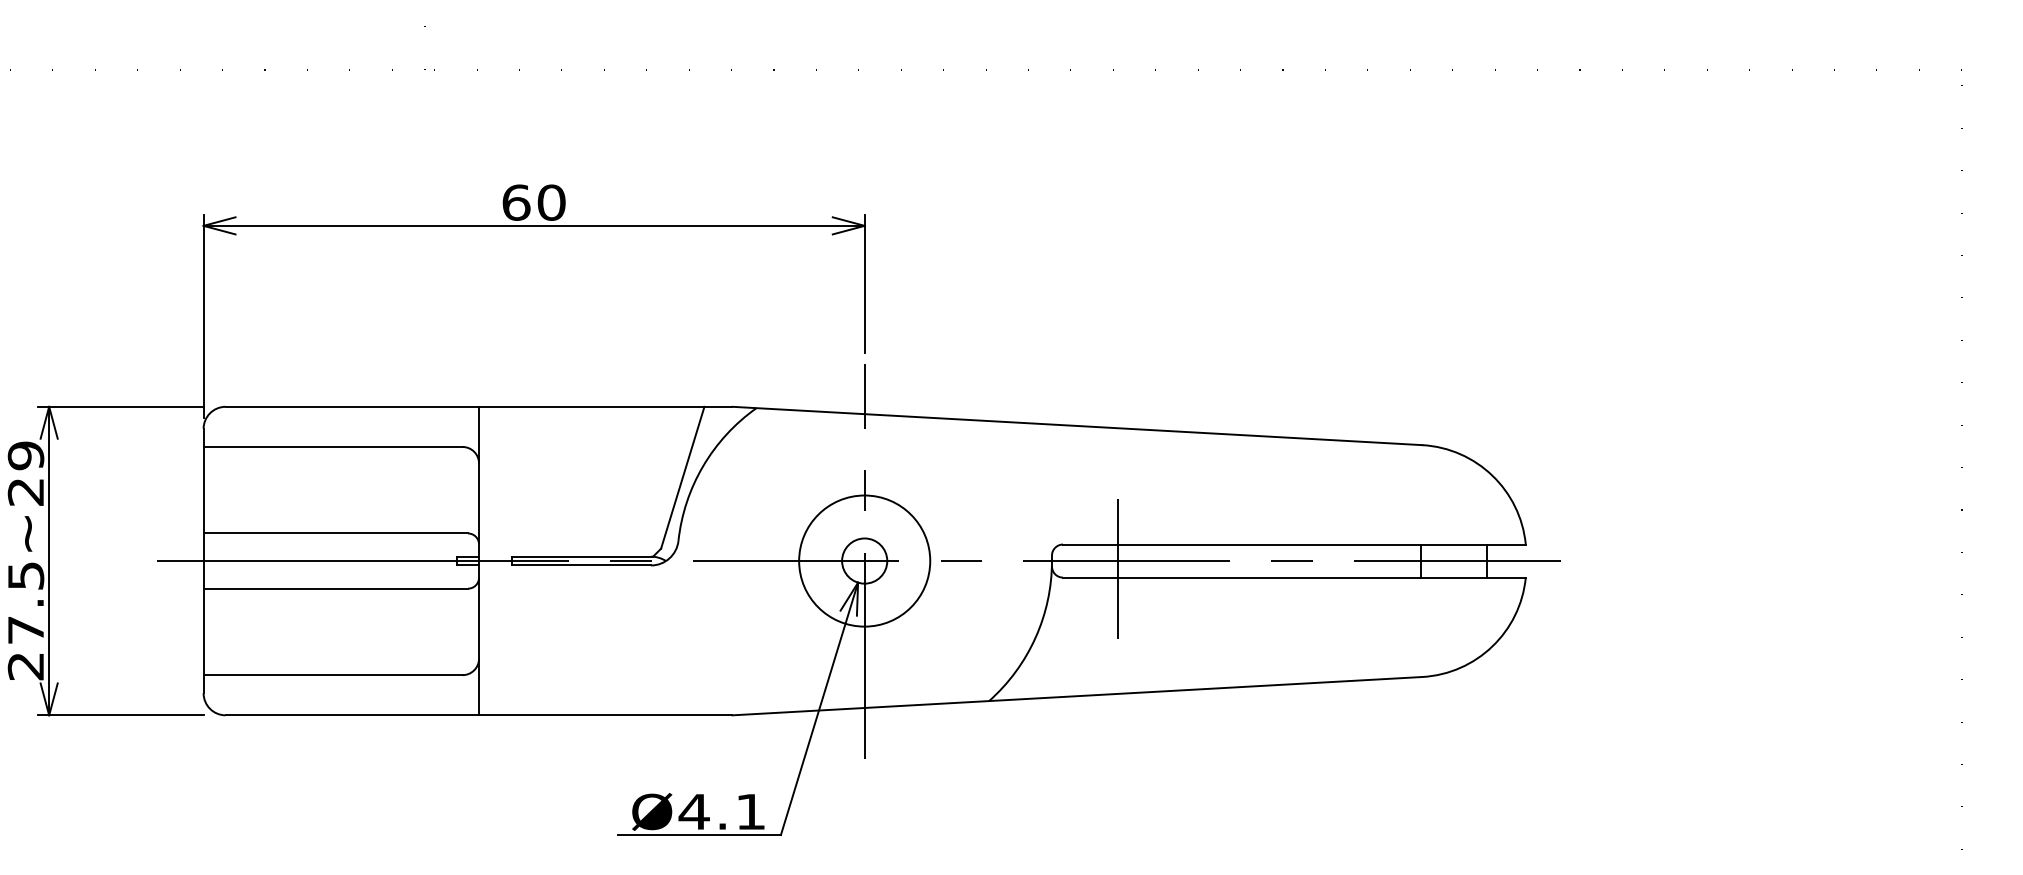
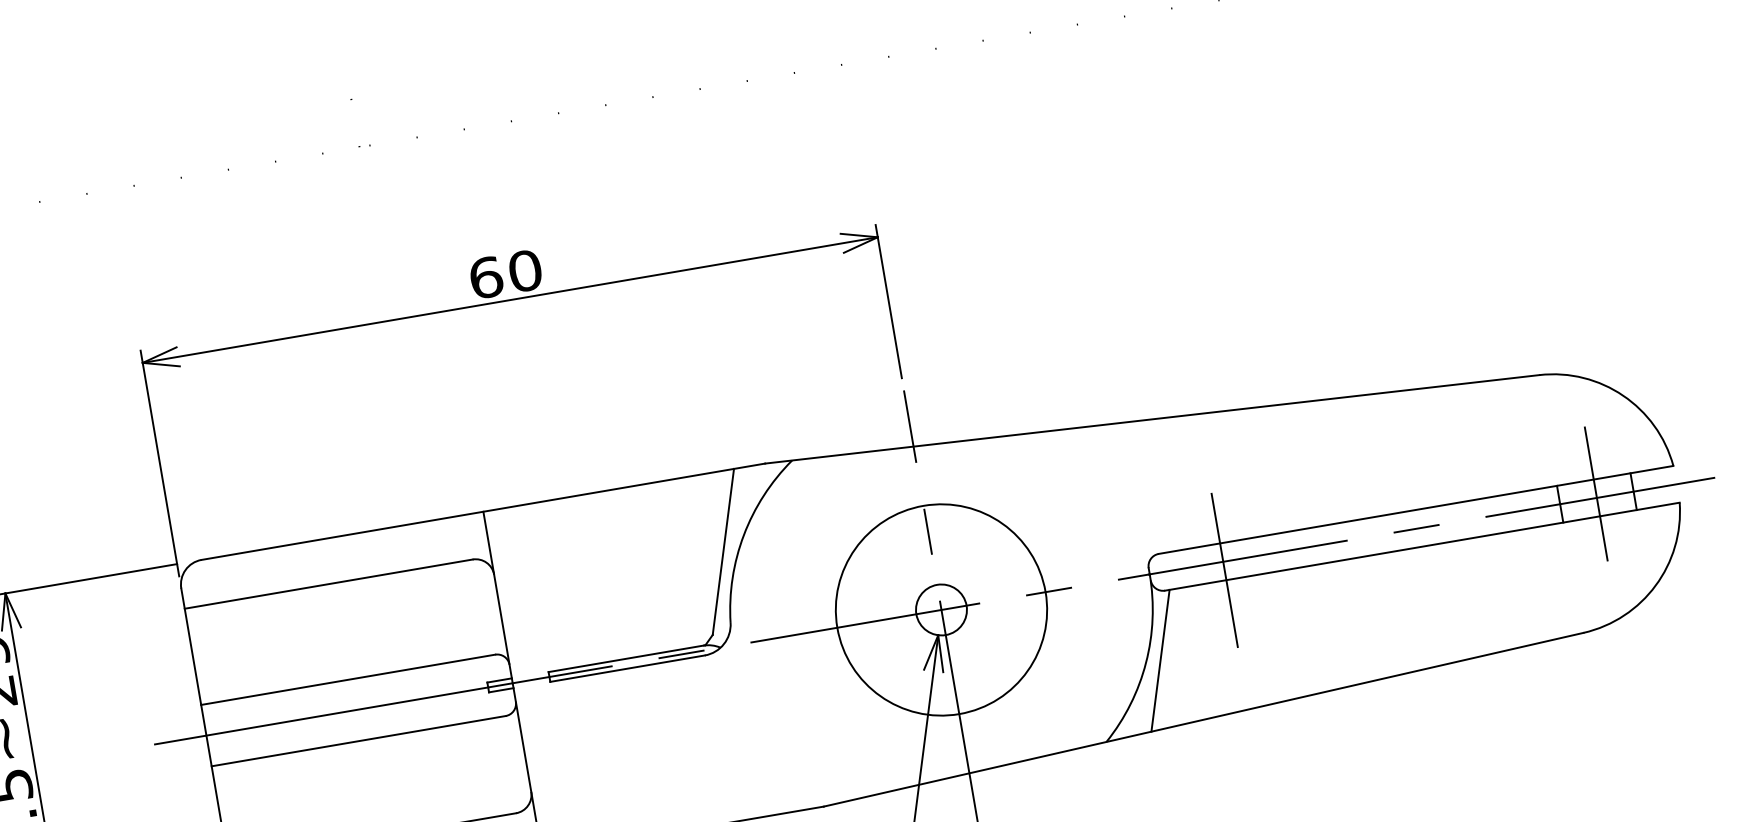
line: (1454, 557) -> (1596, 493), added
circle: (864, 560) -> (941, 609), size x1.43
line: (1048, 637) -> (1160, 660), added

